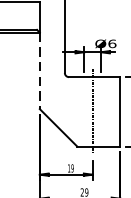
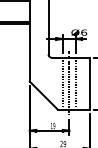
line: (39, 70) -> (29, 52), dashed -> solid
line: (84, 111) -> (63, 83), added
line: (100, 111) -> (75, 83), added

